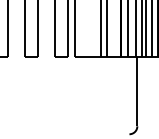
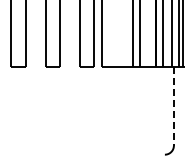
line: (136, 92) -> (173, 106), solid -> dashed

